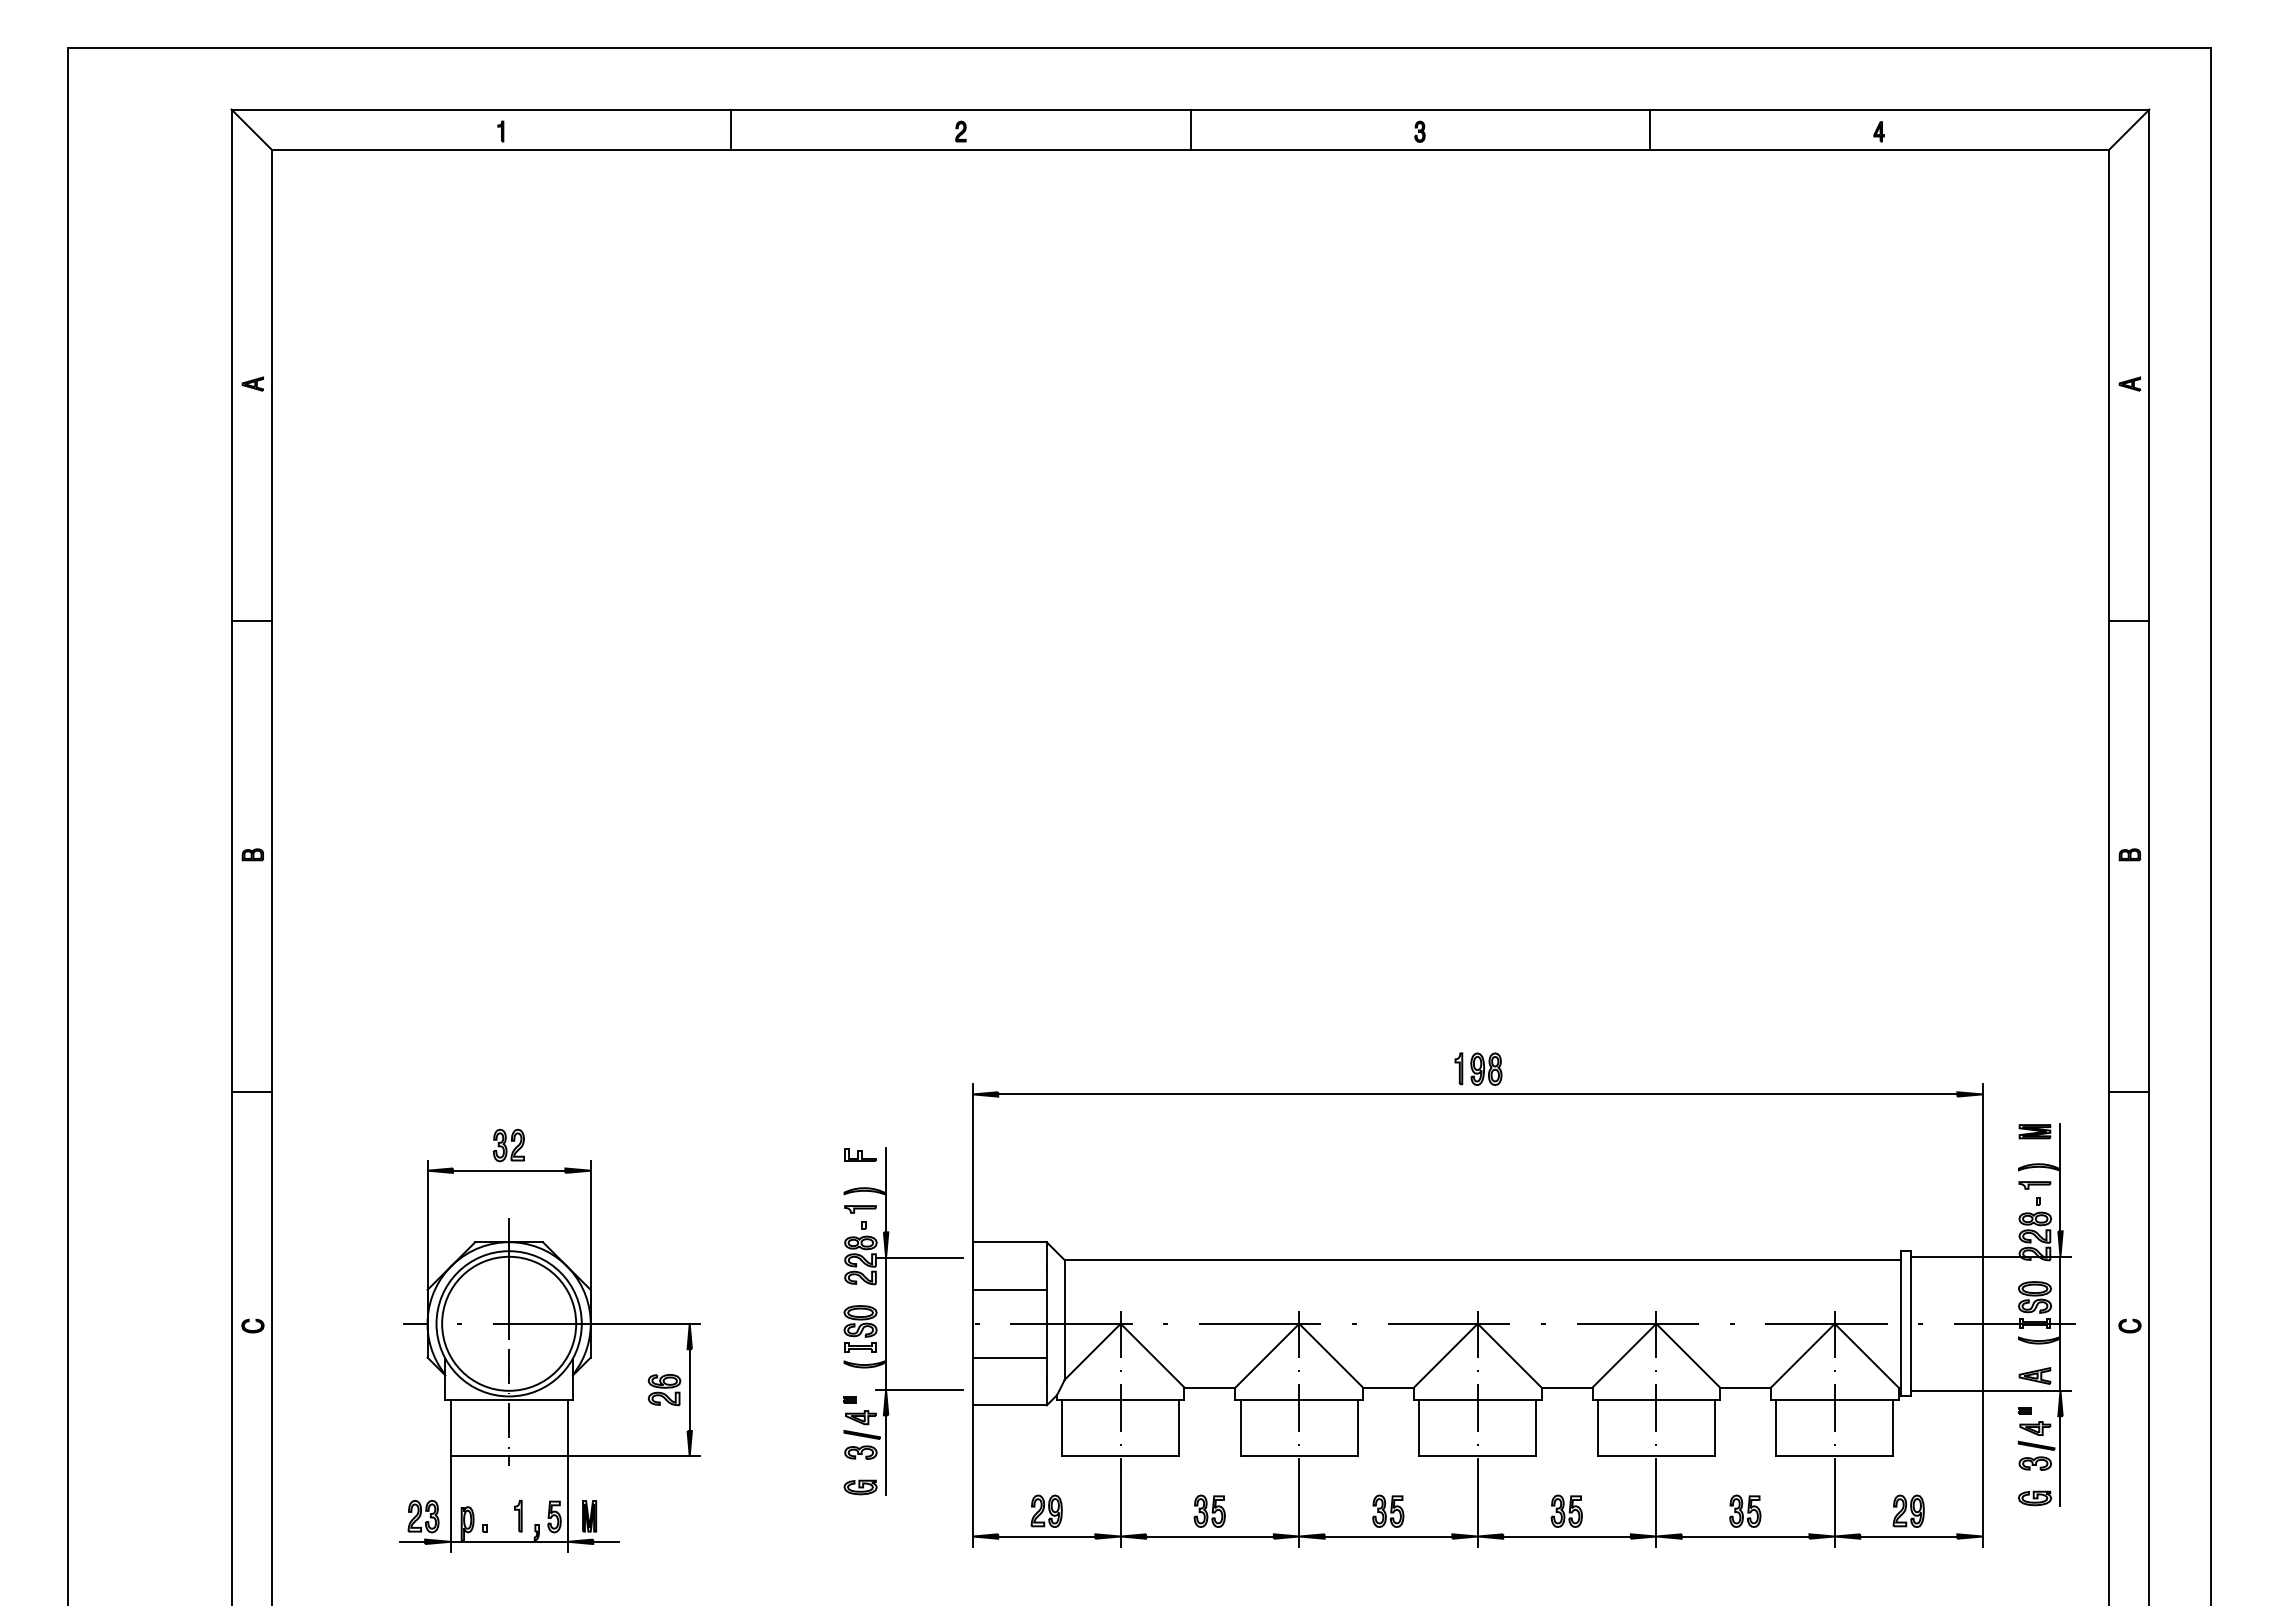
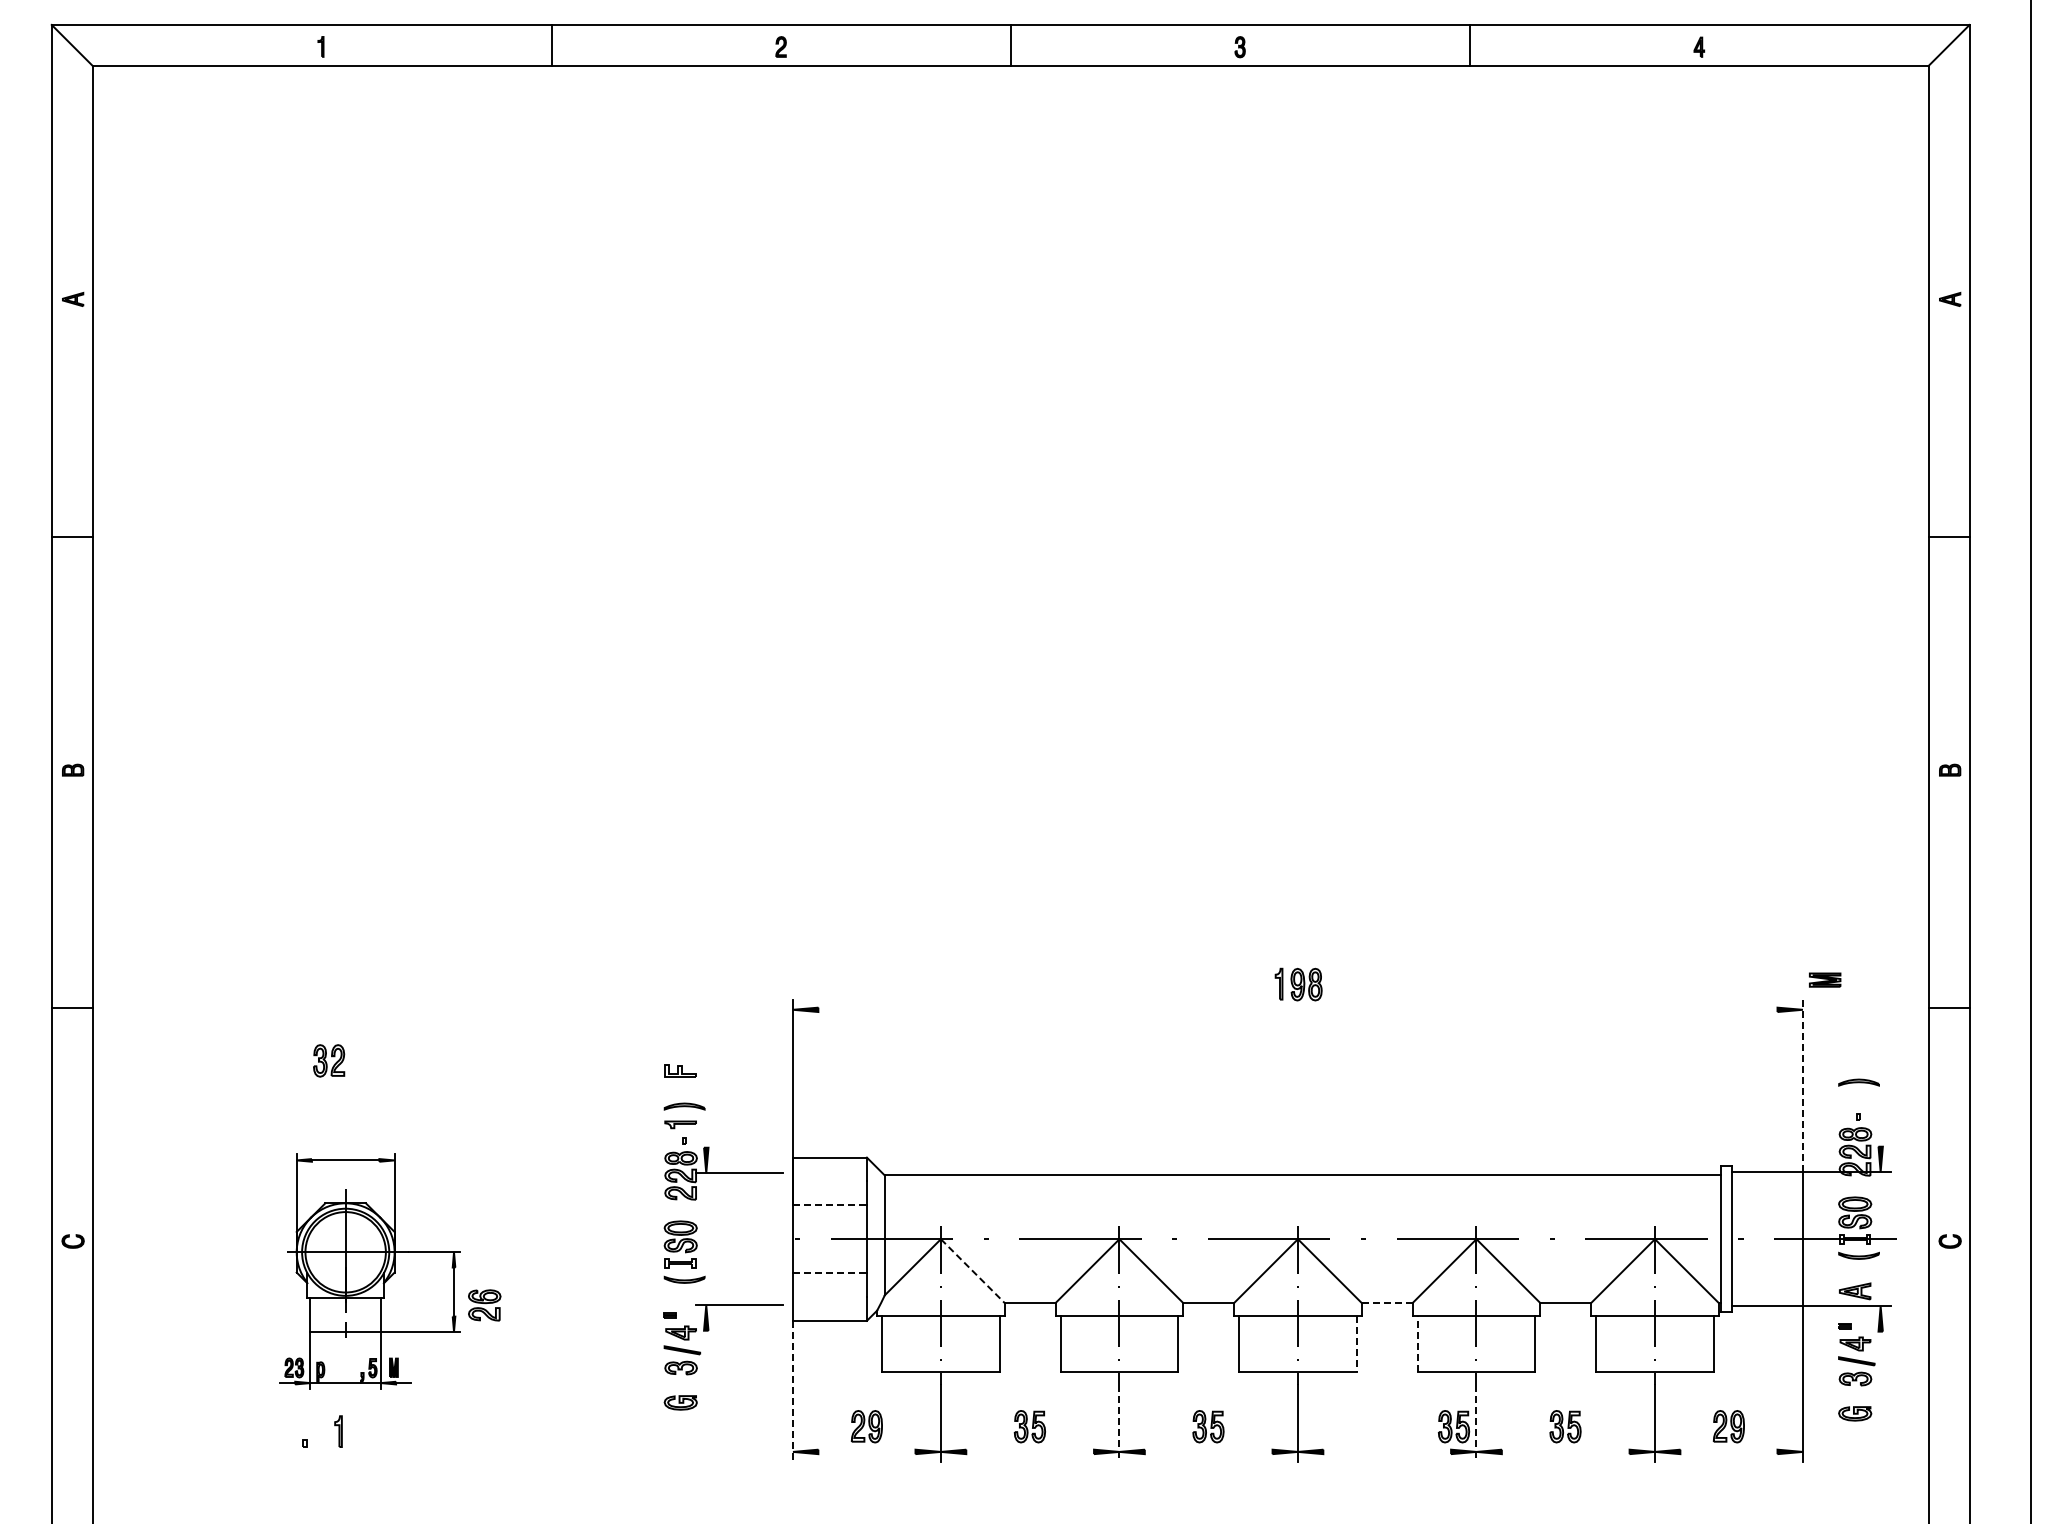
line: (1477, 1094) -> (1297, 1009), removed
part: (2034, 1131) -> (1824, 979), moved
line: (1982, 1169) -> (1802, 1084), solid -> dashed
line: (2060, 1177) -> (1880, 1092), removed
part: (2034, 1185) -> (1854, 1100), removed
line: (886, 1189) -> (706, 1104), removed
line: (1009, 1289) -> (829, 1204), solid -> dashed
line: (886, 1323) -> (706, 1238), removed
line: (2060, 1323) -> (1880, 1238), removed
part: (549, 1356) -> (369, 1271), size x0.6
line: (1152, 1356) -> (972, 1271), solid -> dashed
line: (1009, 1357) -> (829, 1272), solid -> dashed
line: (1567, 1387) -> (1387, 1302), solid -> dashed
line: (1597, 1427) -> (1417, 1342), solid -> dashed
line: (1536, 1428) -> (1356, 1343), solid -> dashed
line: (886, 1455) -> (706, 1370), removed
line: (2060, 1461) -> (1880, 1376), removed
line: (972, 1476) -> (792, 1391), solid -> dashed
line: (1299, 1508) -> (1119, 1423), solid -> dashed
line: (1656, 1508) -> (1476, 1423), solid -> dashed
part: (1566, 1510) -> (1453, 1425), moved
line: (1046, 1536) -> (866, 1451), removed
line: (1209, 1536) -> (1029, 1451), removed
line: (1388, 1536) -> (1208, 1451), removed
line: (1566, 1536) -> (1386, 1451), removed
line: (1745, 1536) -> (1565, 1451), removed
line: (1908, 1536) -> (1728, 1451), removed

